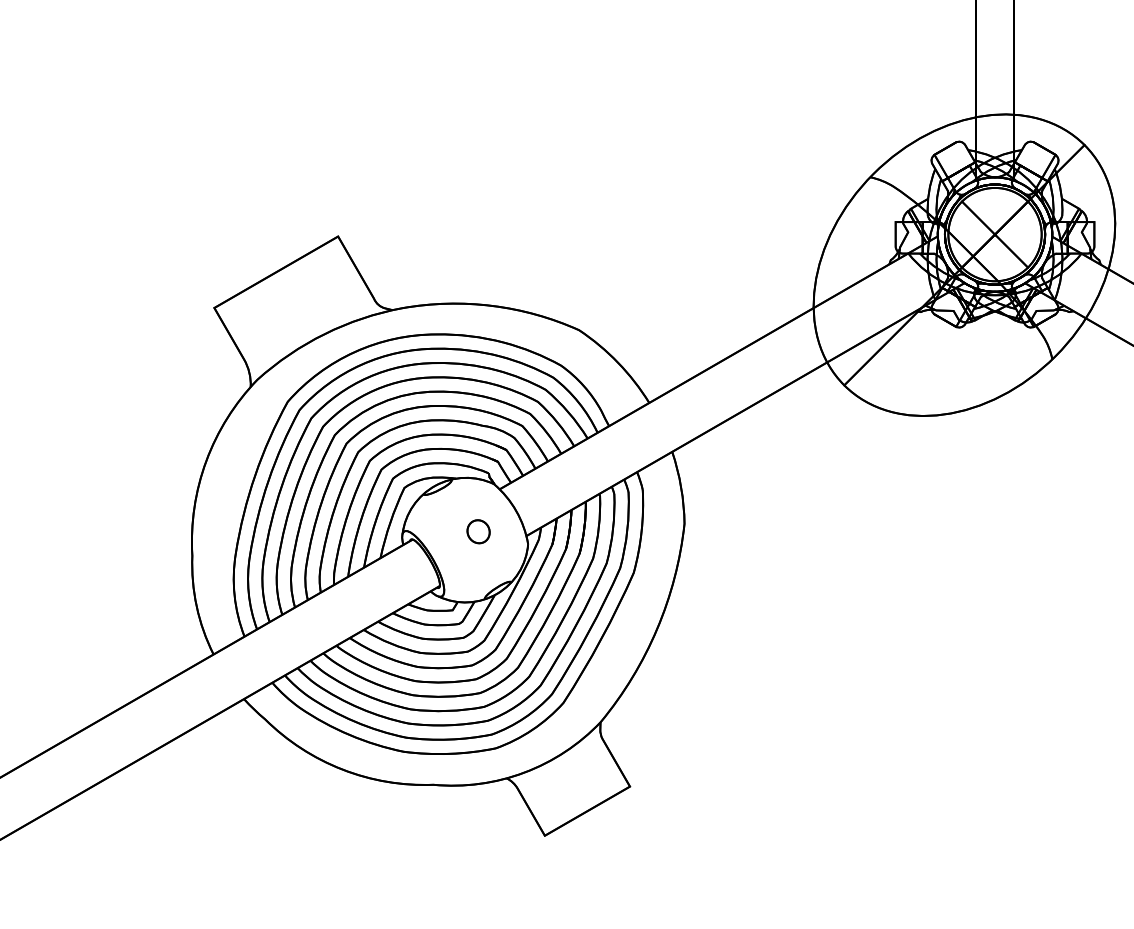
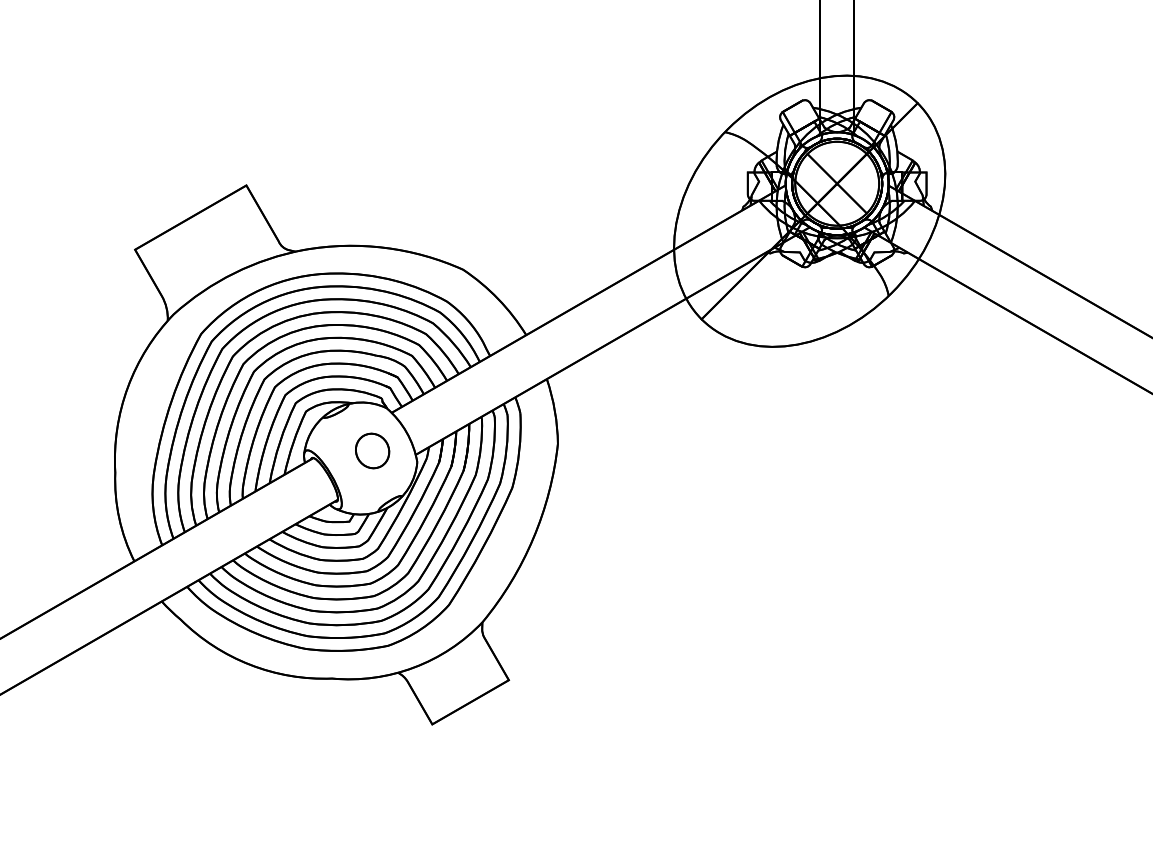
part: (478, 531) -> (372, 450), size x1.67

